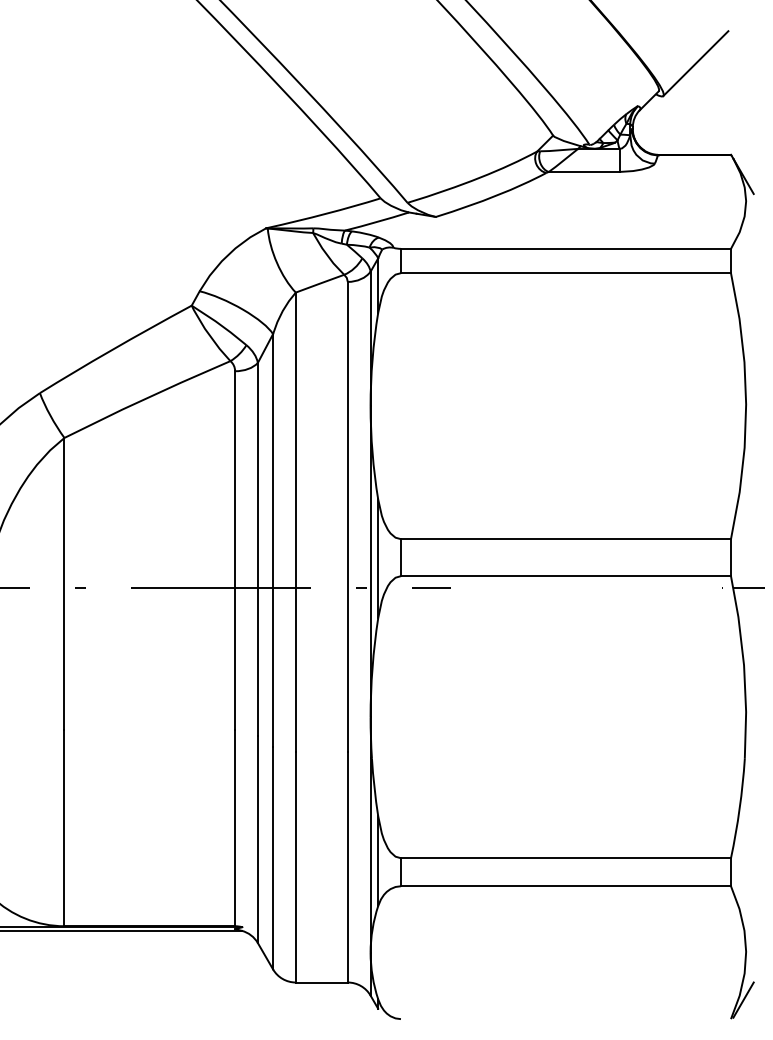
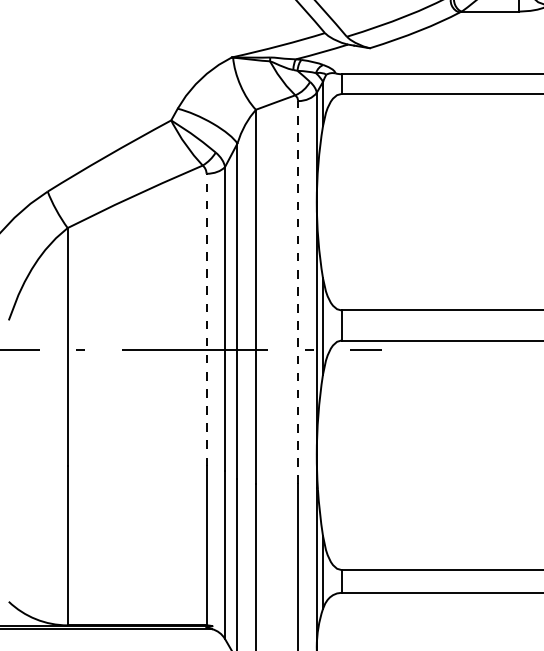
line: (347, 516) -> (297, 291), solid -> dashed
line: (235, 550) -> (206, 319), solid -> dashed

